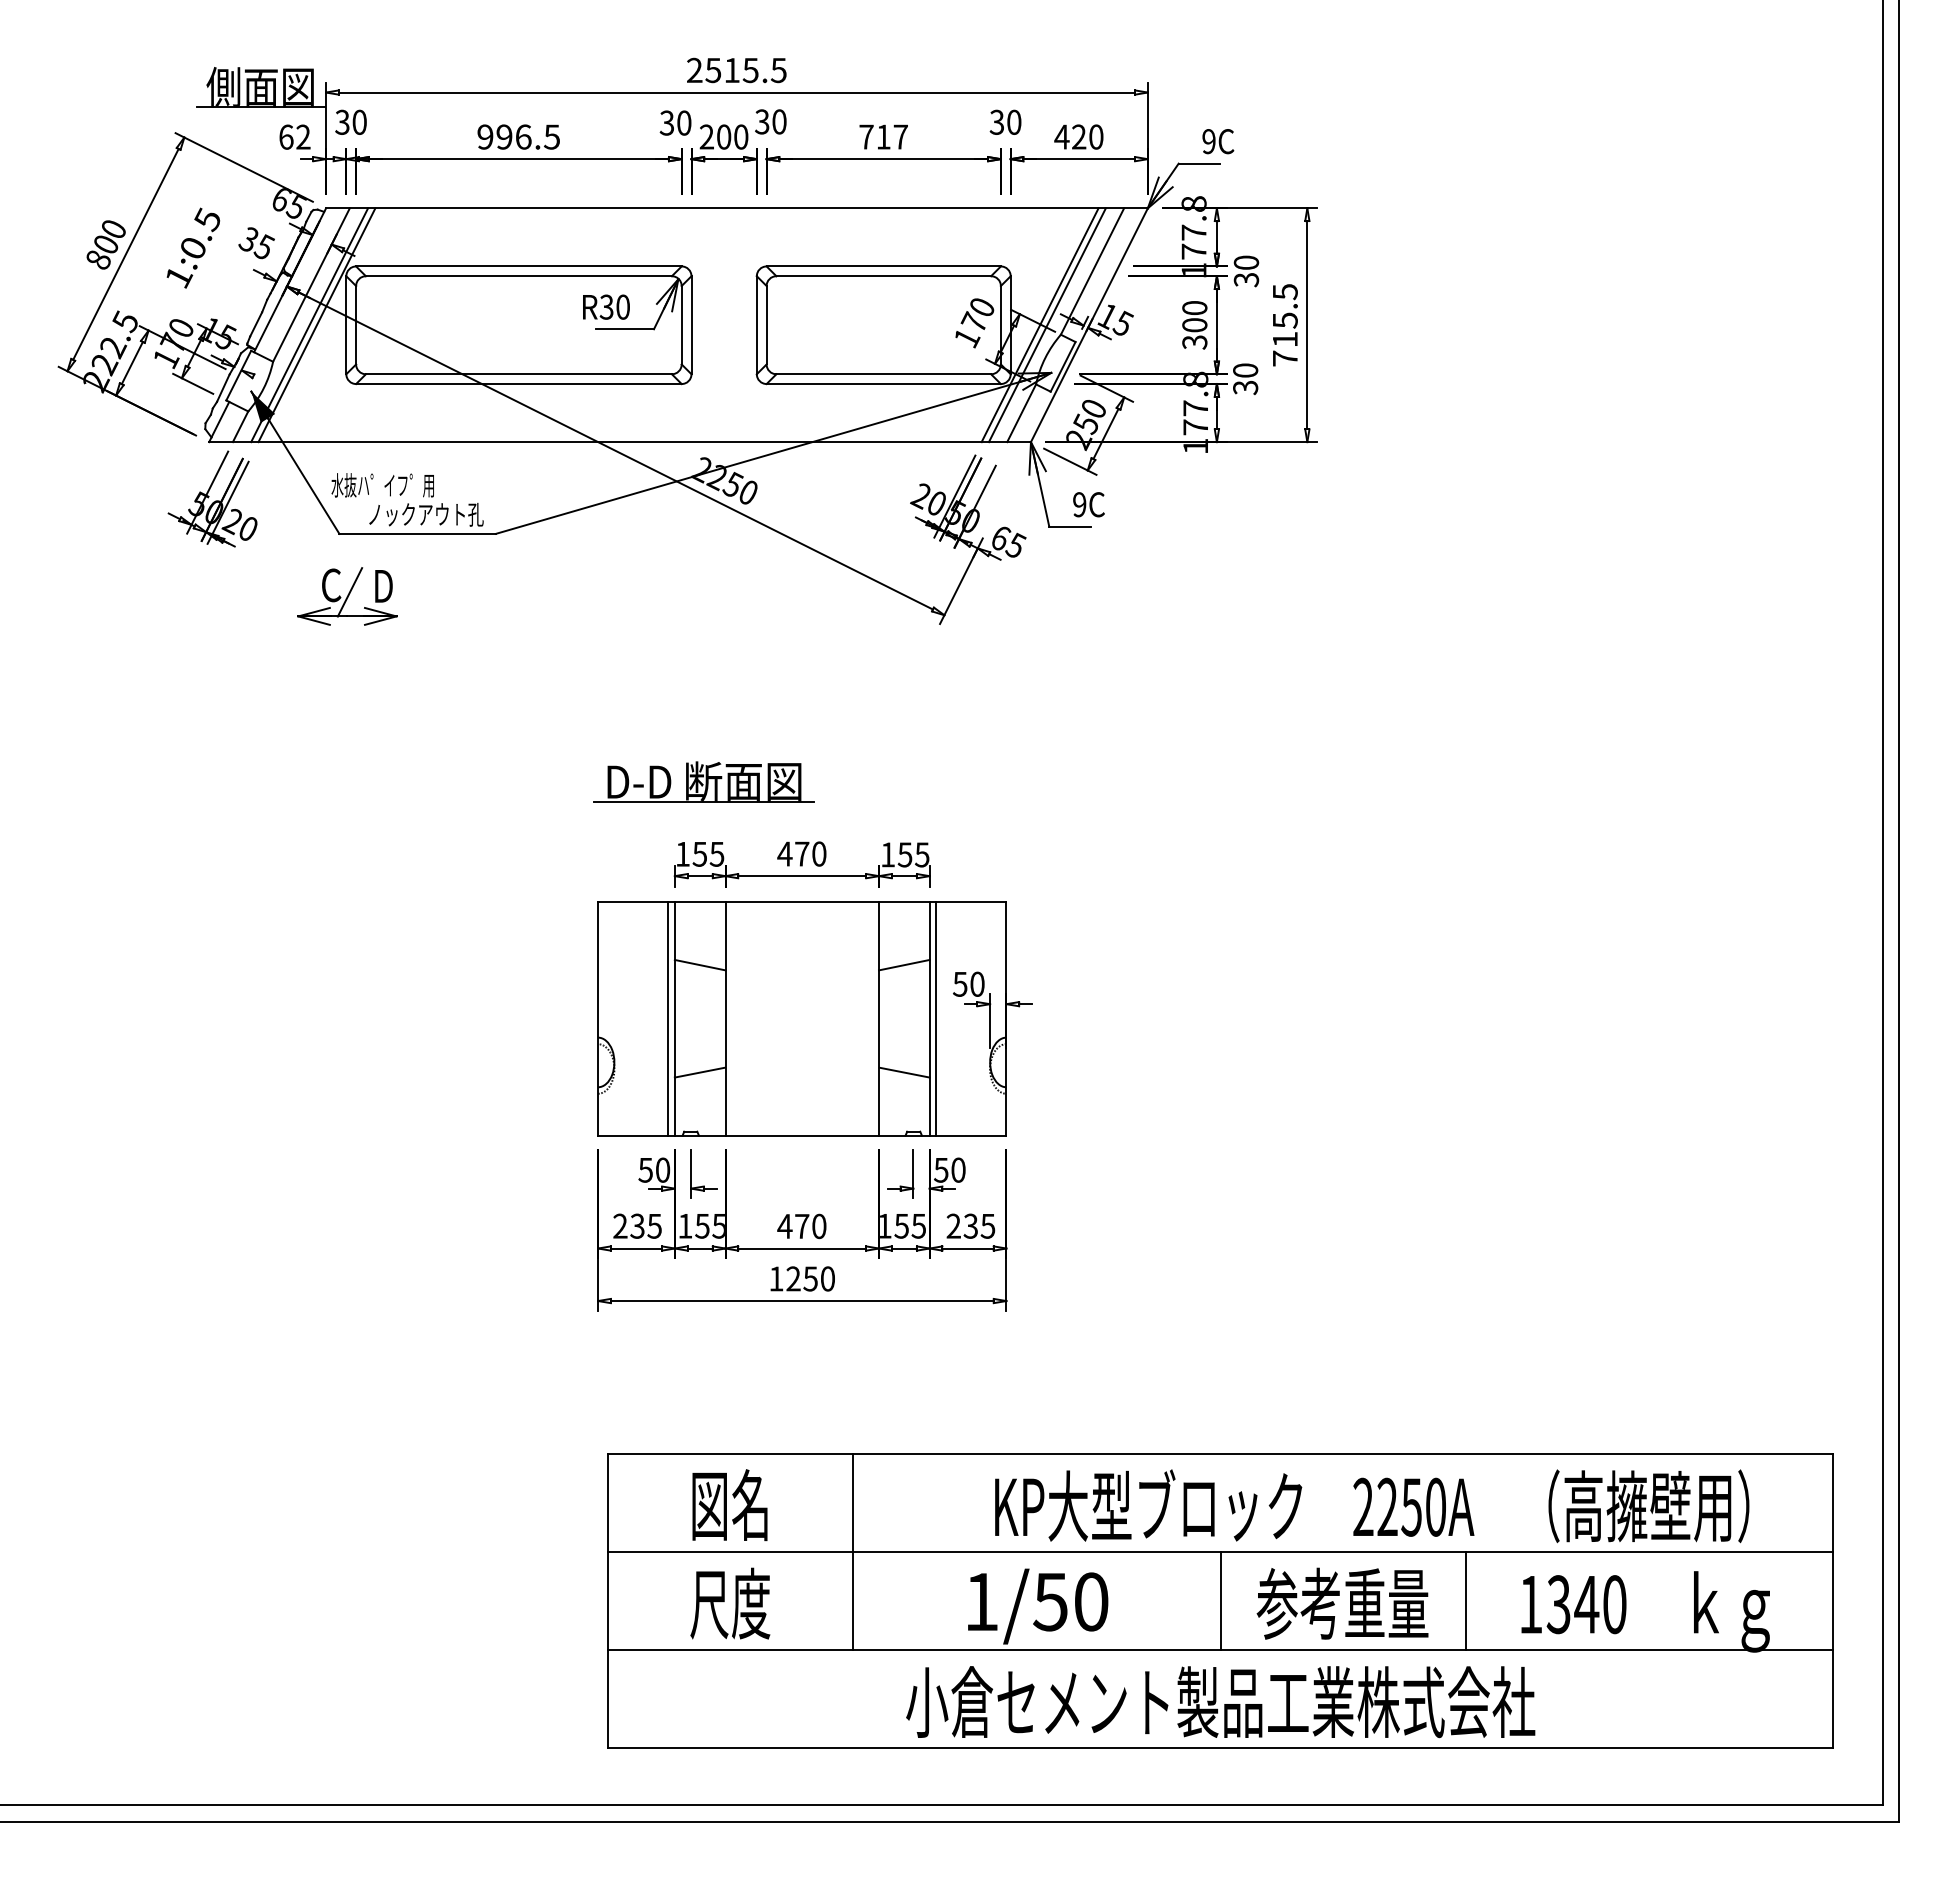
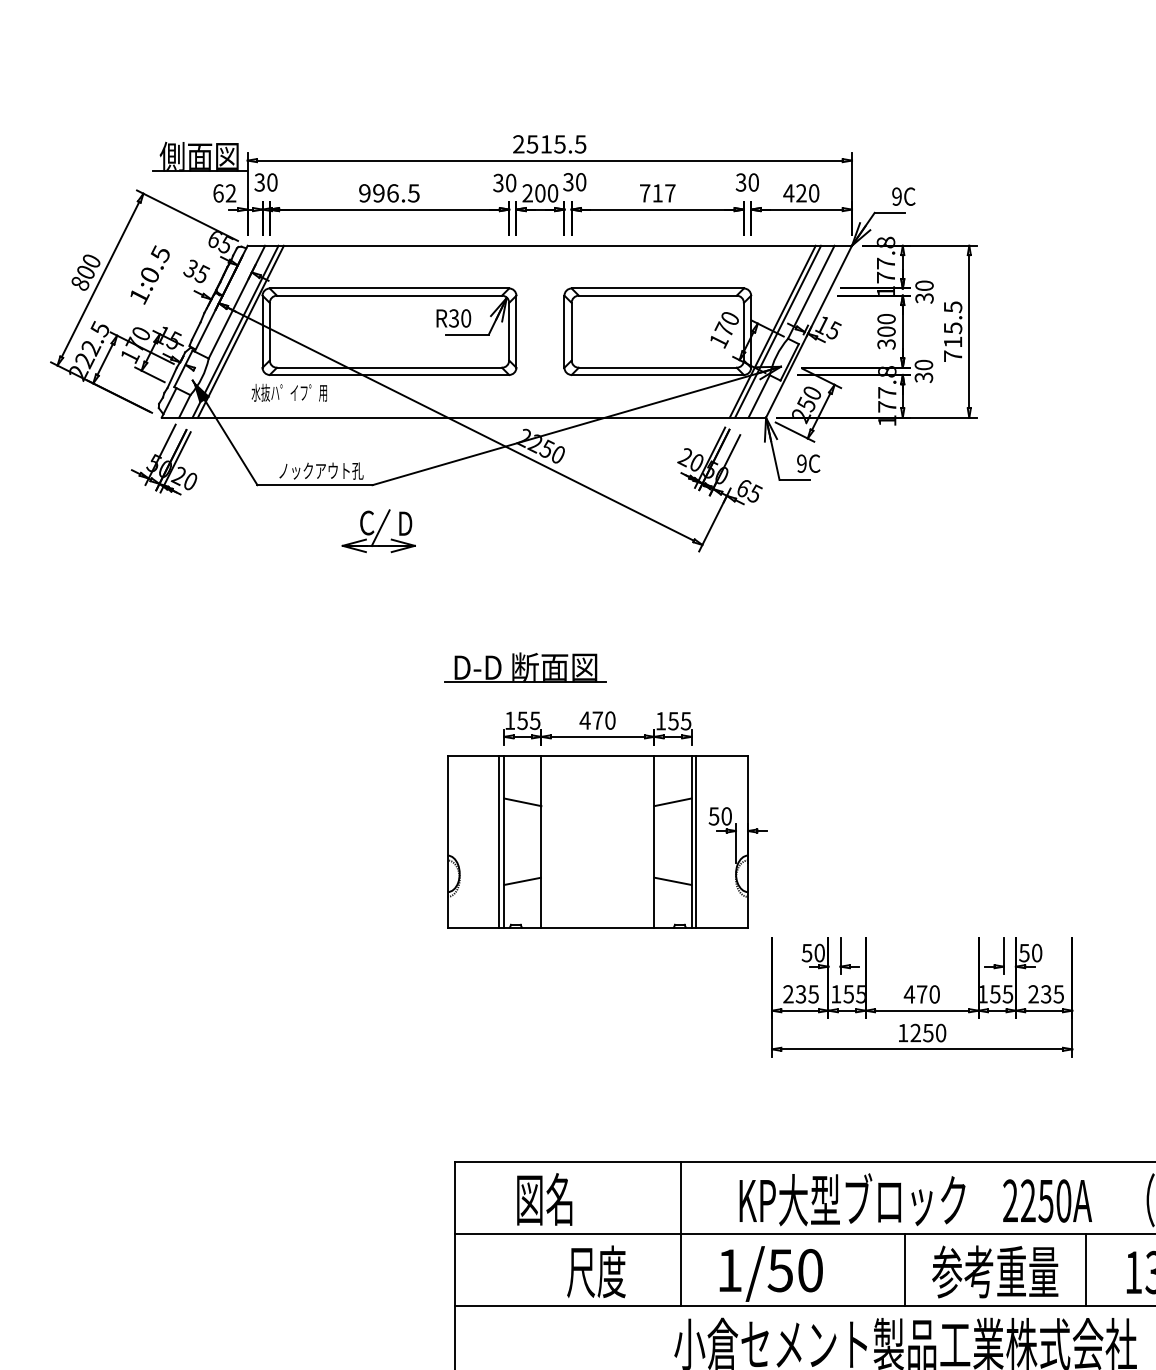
text: (382, 485) -> (289, 392), moved
part: (347, 596) -> (378, 531), moved
part: (802, 1230) -> (922, 997), moved
line: (853, 1552) -> (681, 1234), moved
text: (730, 1603) -> (596, 1271), moved

